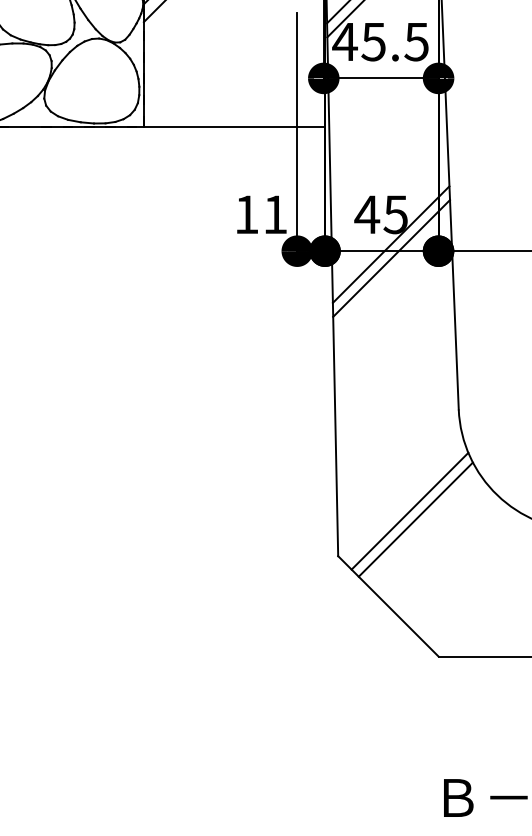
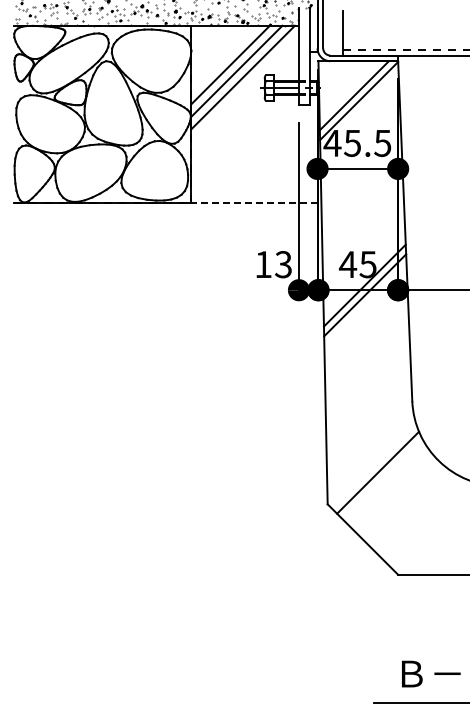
line: (233, 126) -> (254, 202), solid -> dashed
text: (275, 214) -> (283, 264), 11 -> 13
line: (416, 519) -> (382, 478), removed

